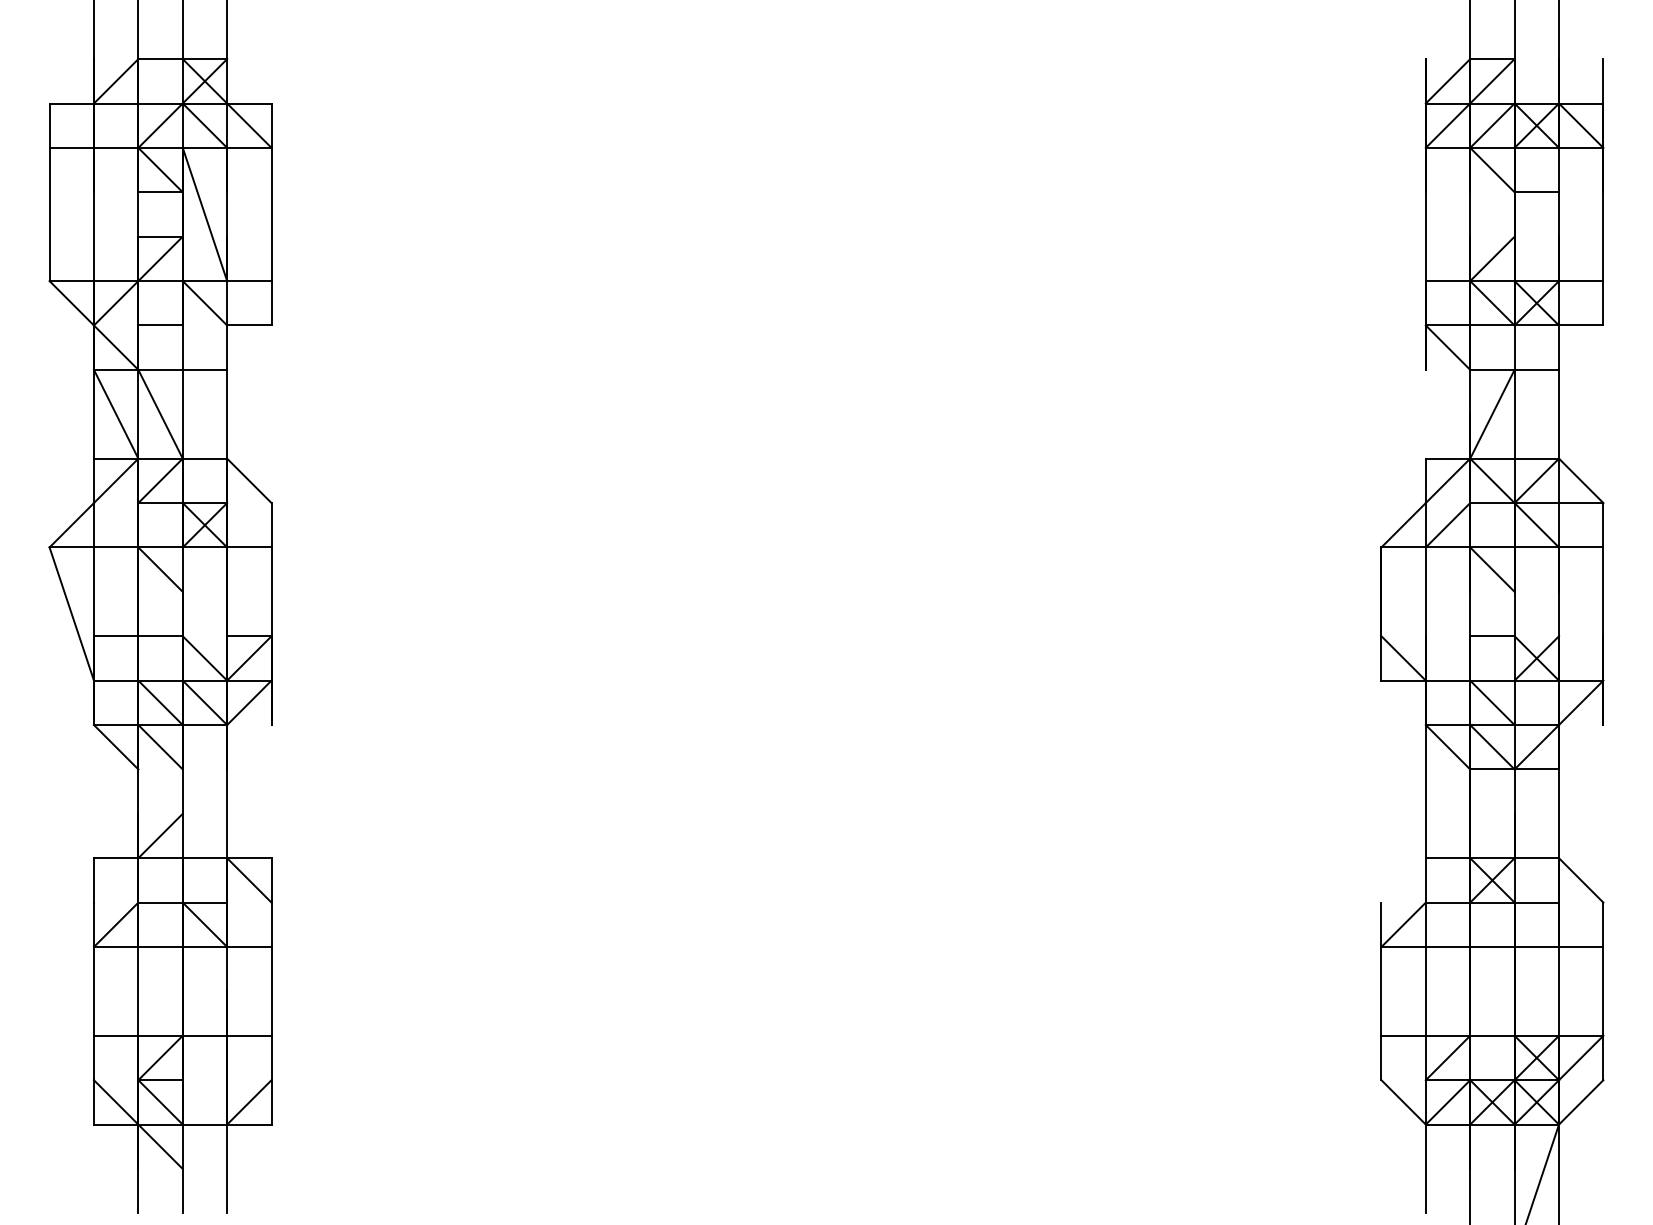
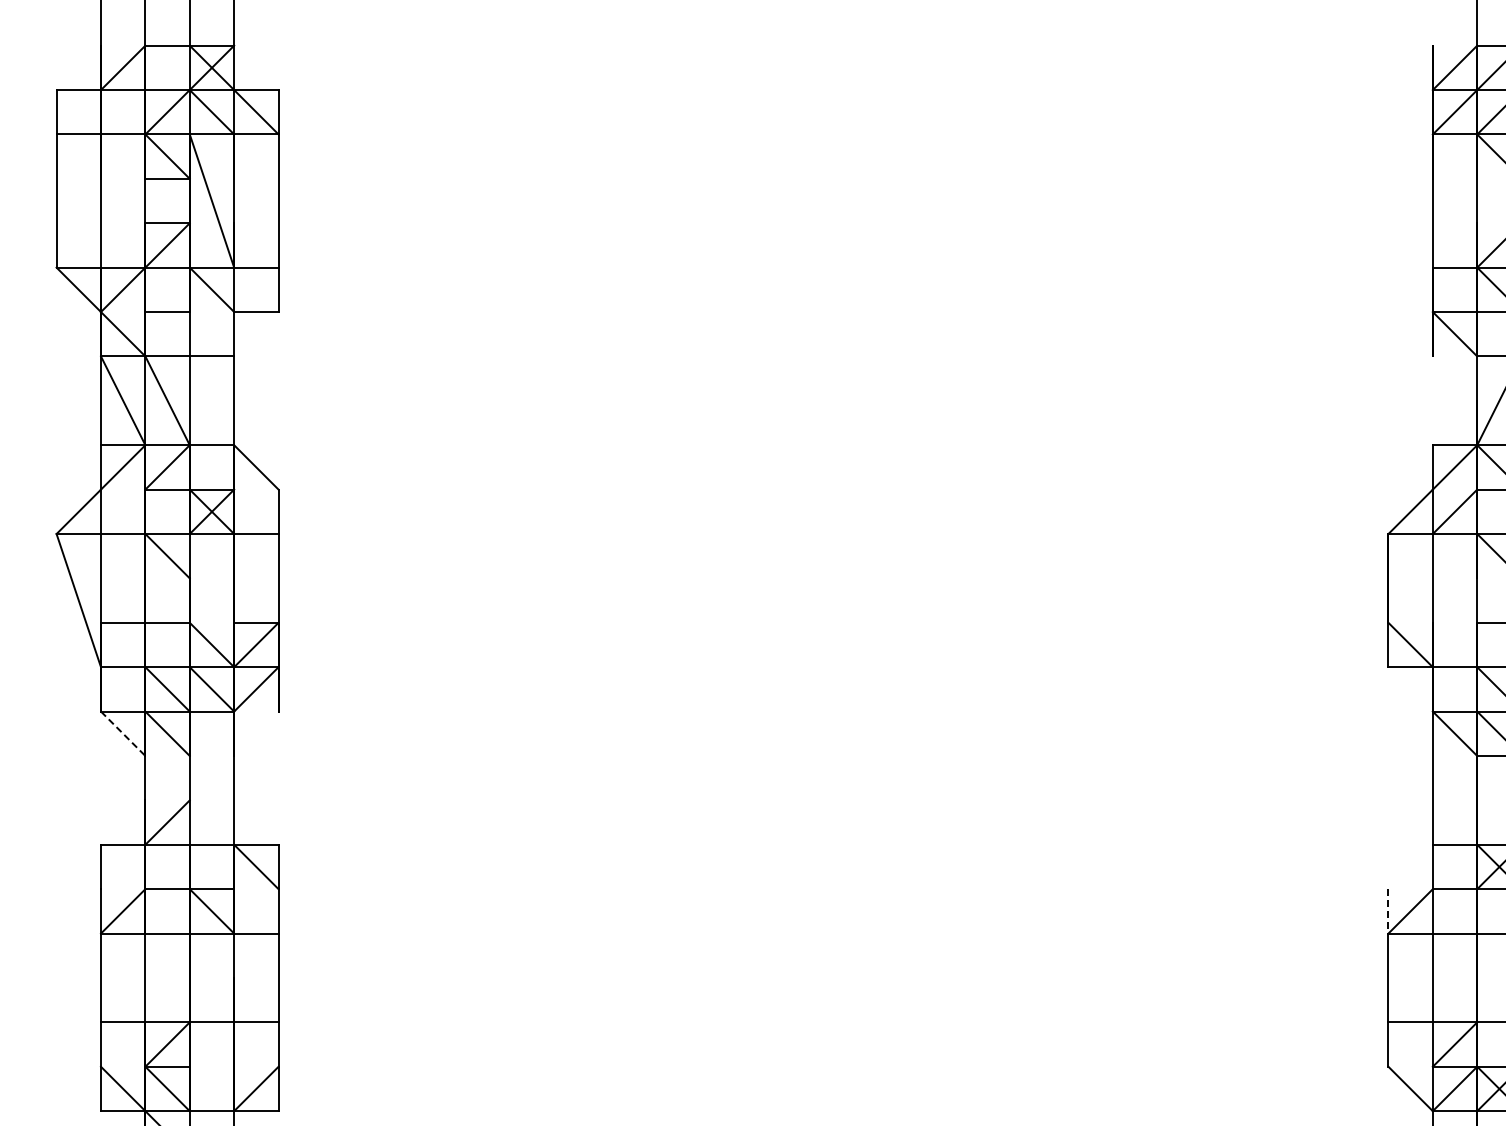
line: (116, 747) -> (123, 734), solid -> dashed
line: (1381, 925) -> (1388, 912), solid -> dashed

